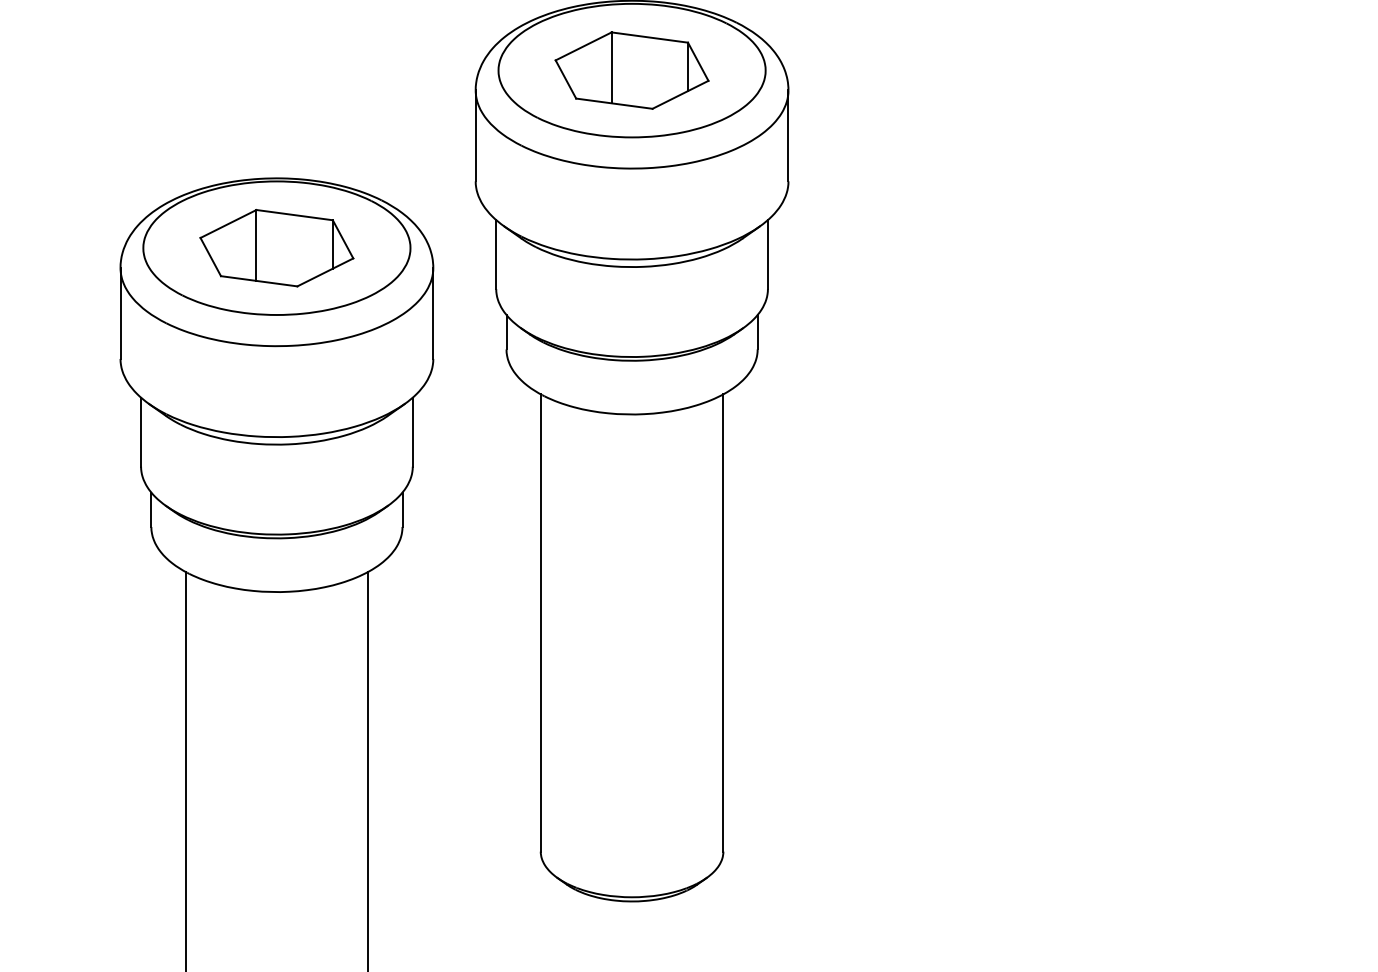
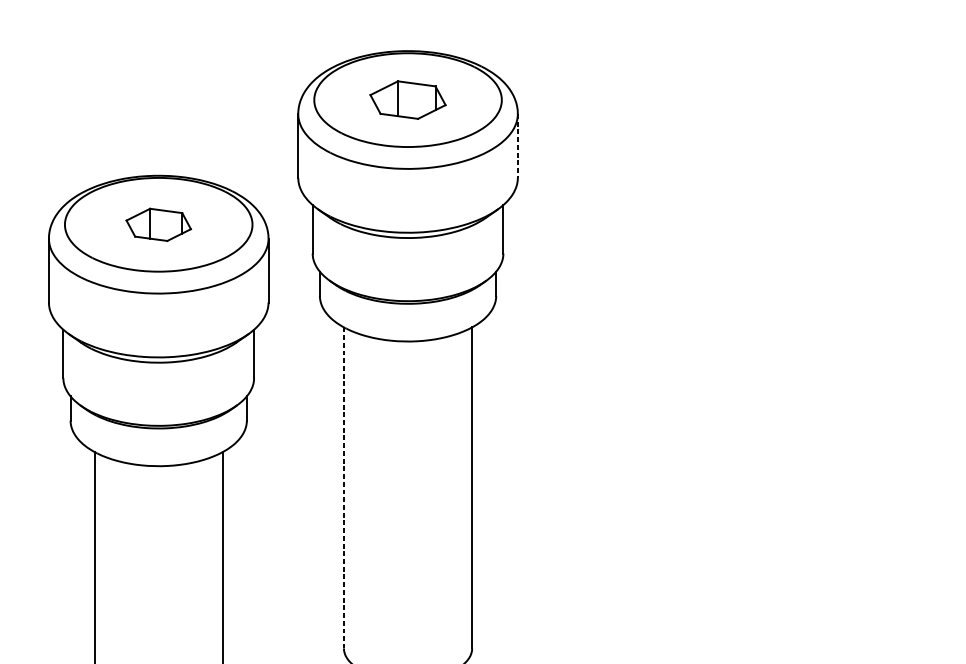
part: (631, 70) -> (407, 100), size x0.7
line: (788, 136) -> (517, 146), solid -> dashed
part: (276, 248) -> (158, 225), size x0.6
line: (540, 622) -> (343, 487), solid -> dashed

